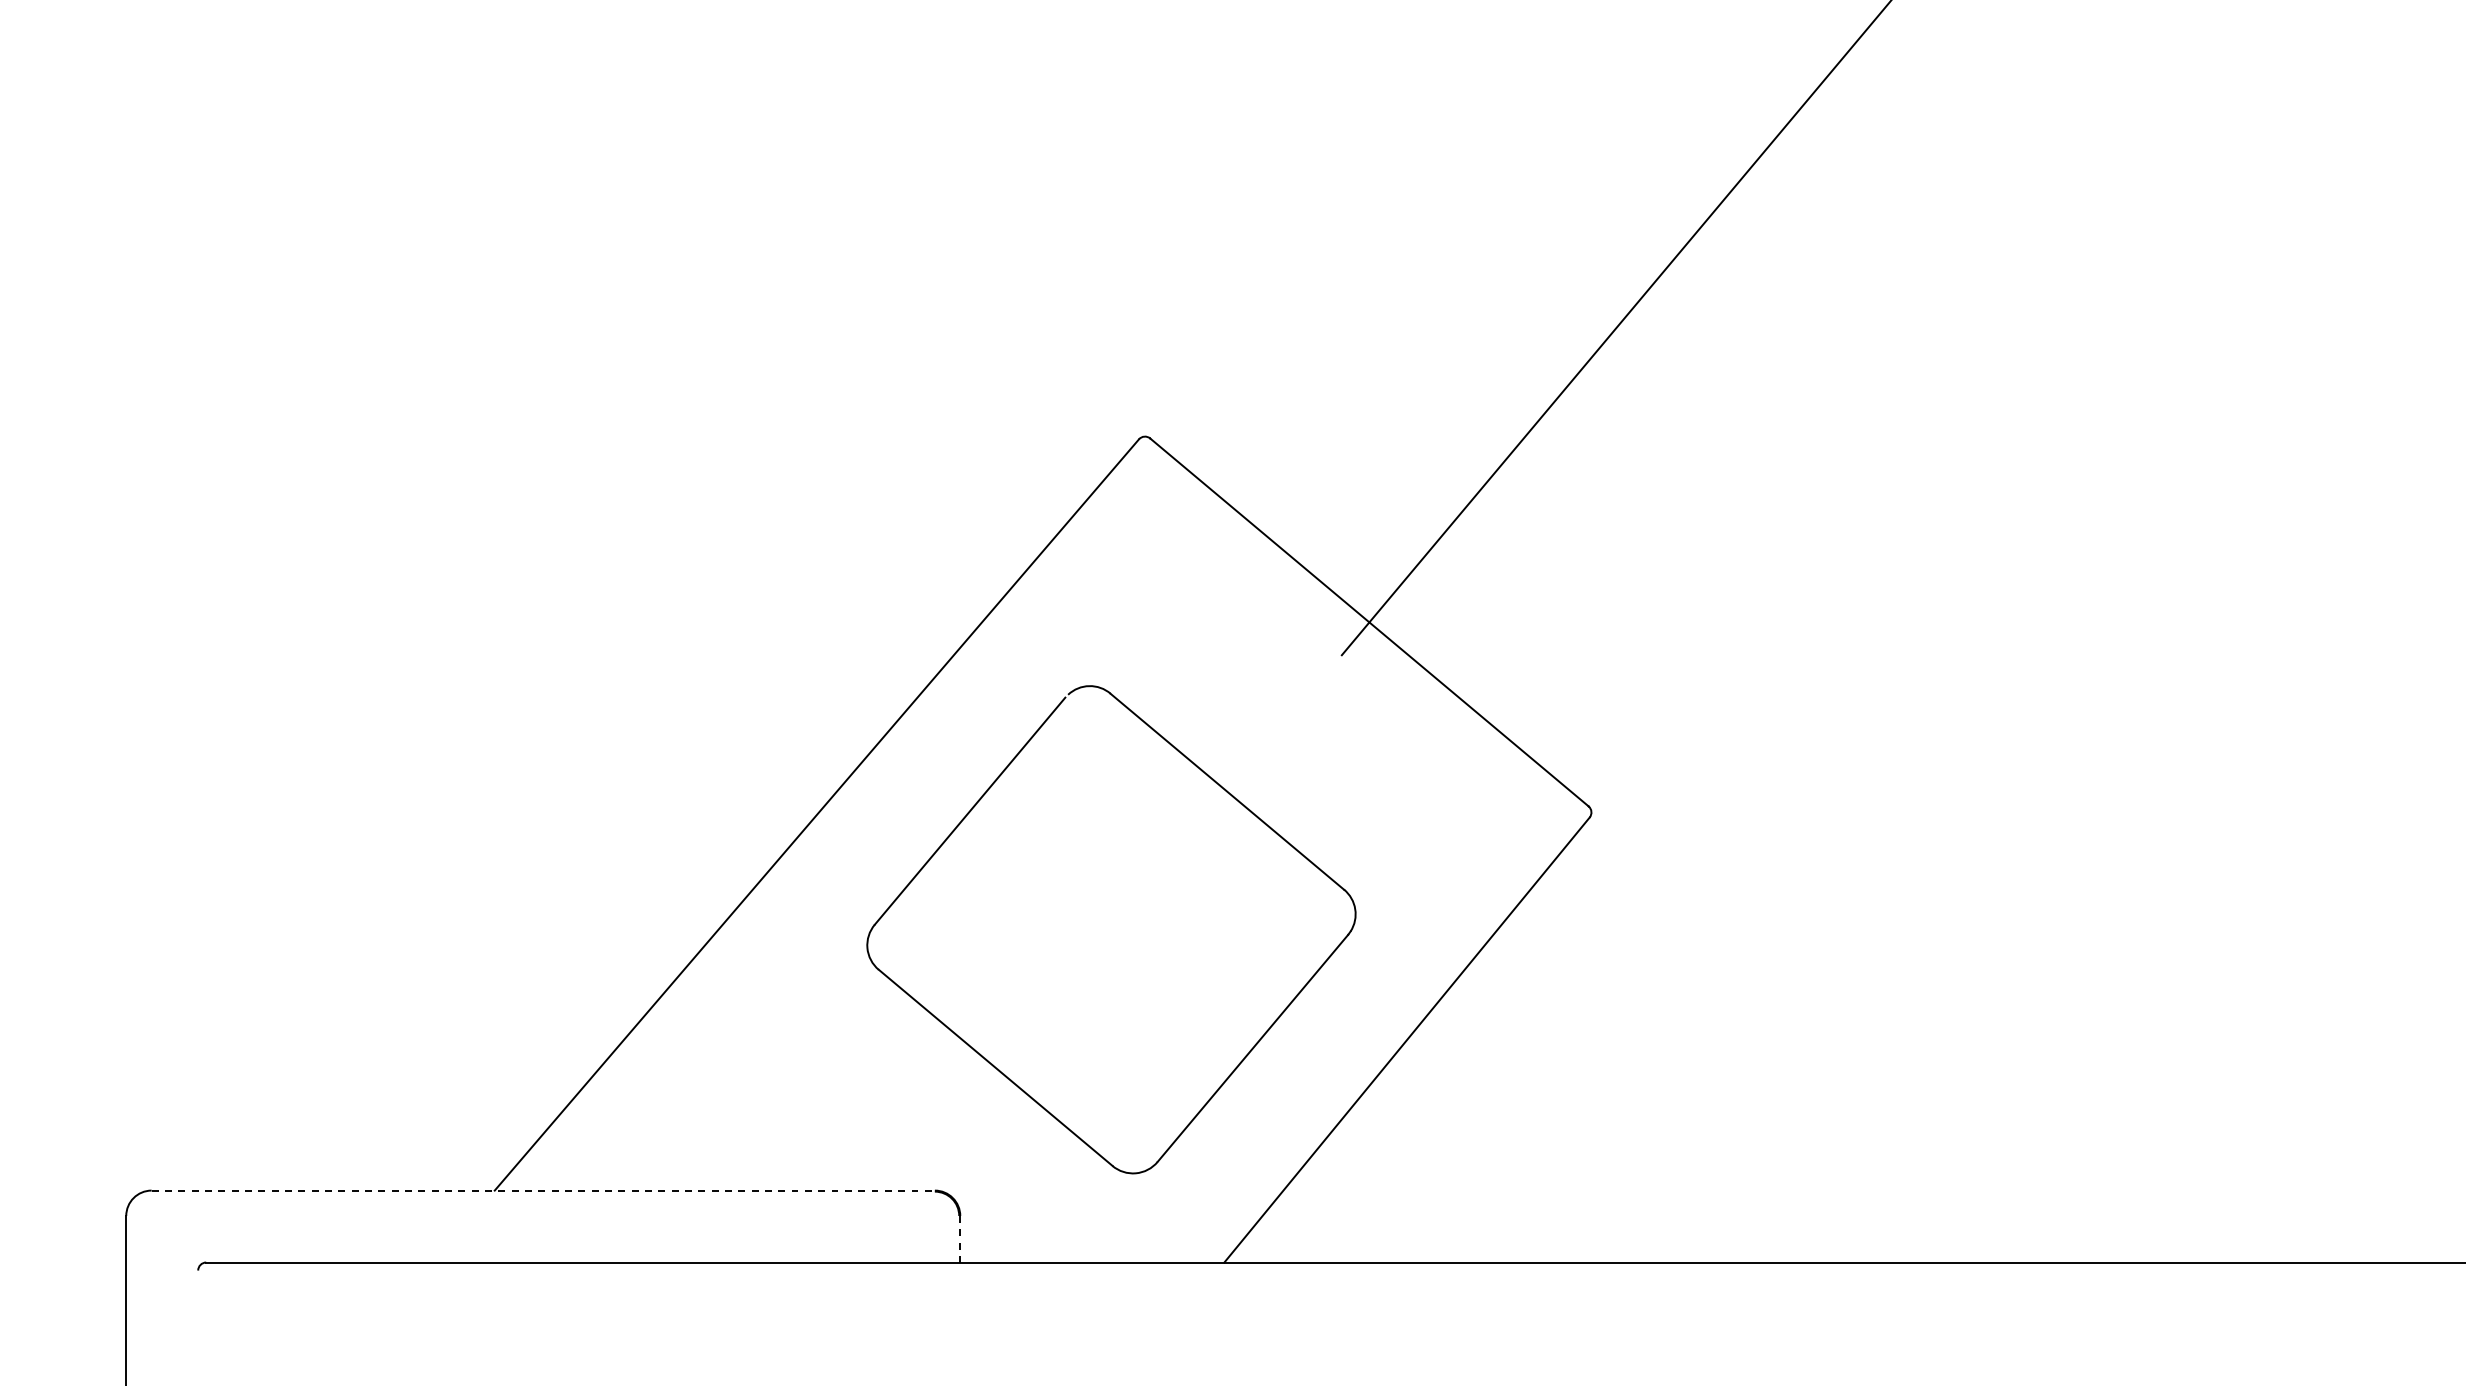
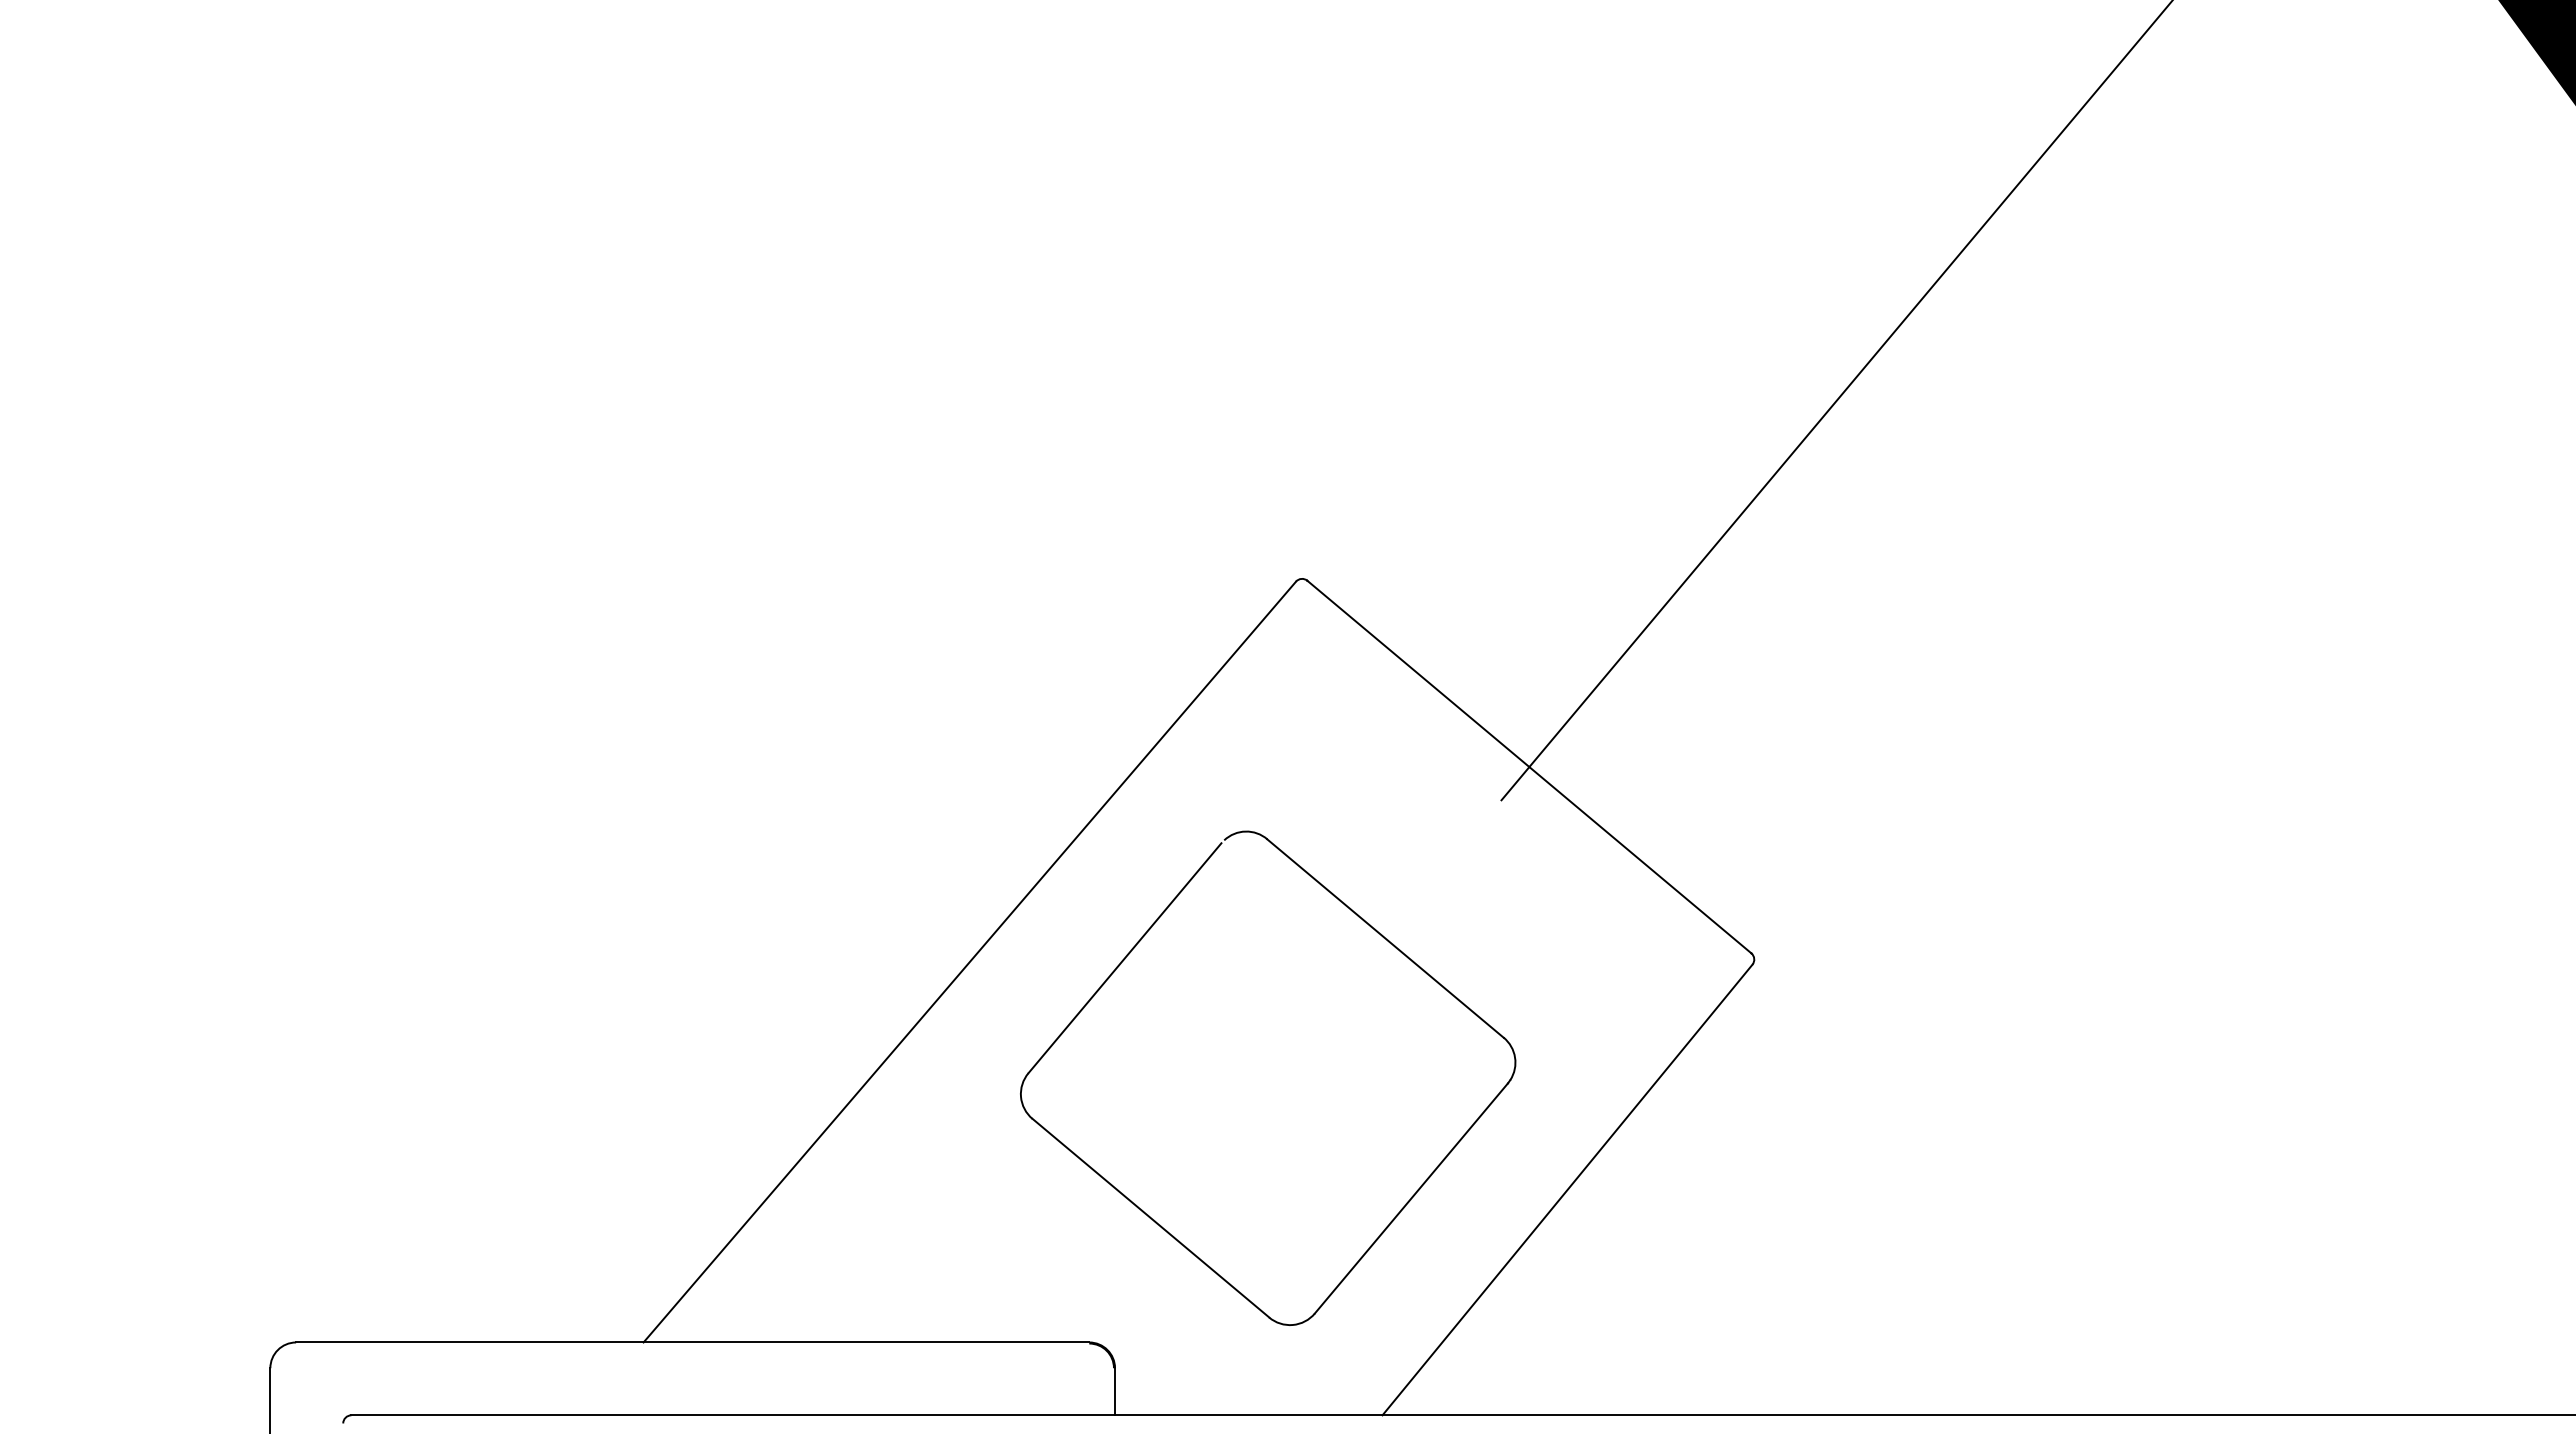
line: (543, 1190) -> (692, 1342), dashed -> solid
line: (960, 1238) -> (1115, 1391), dashed -> solid

